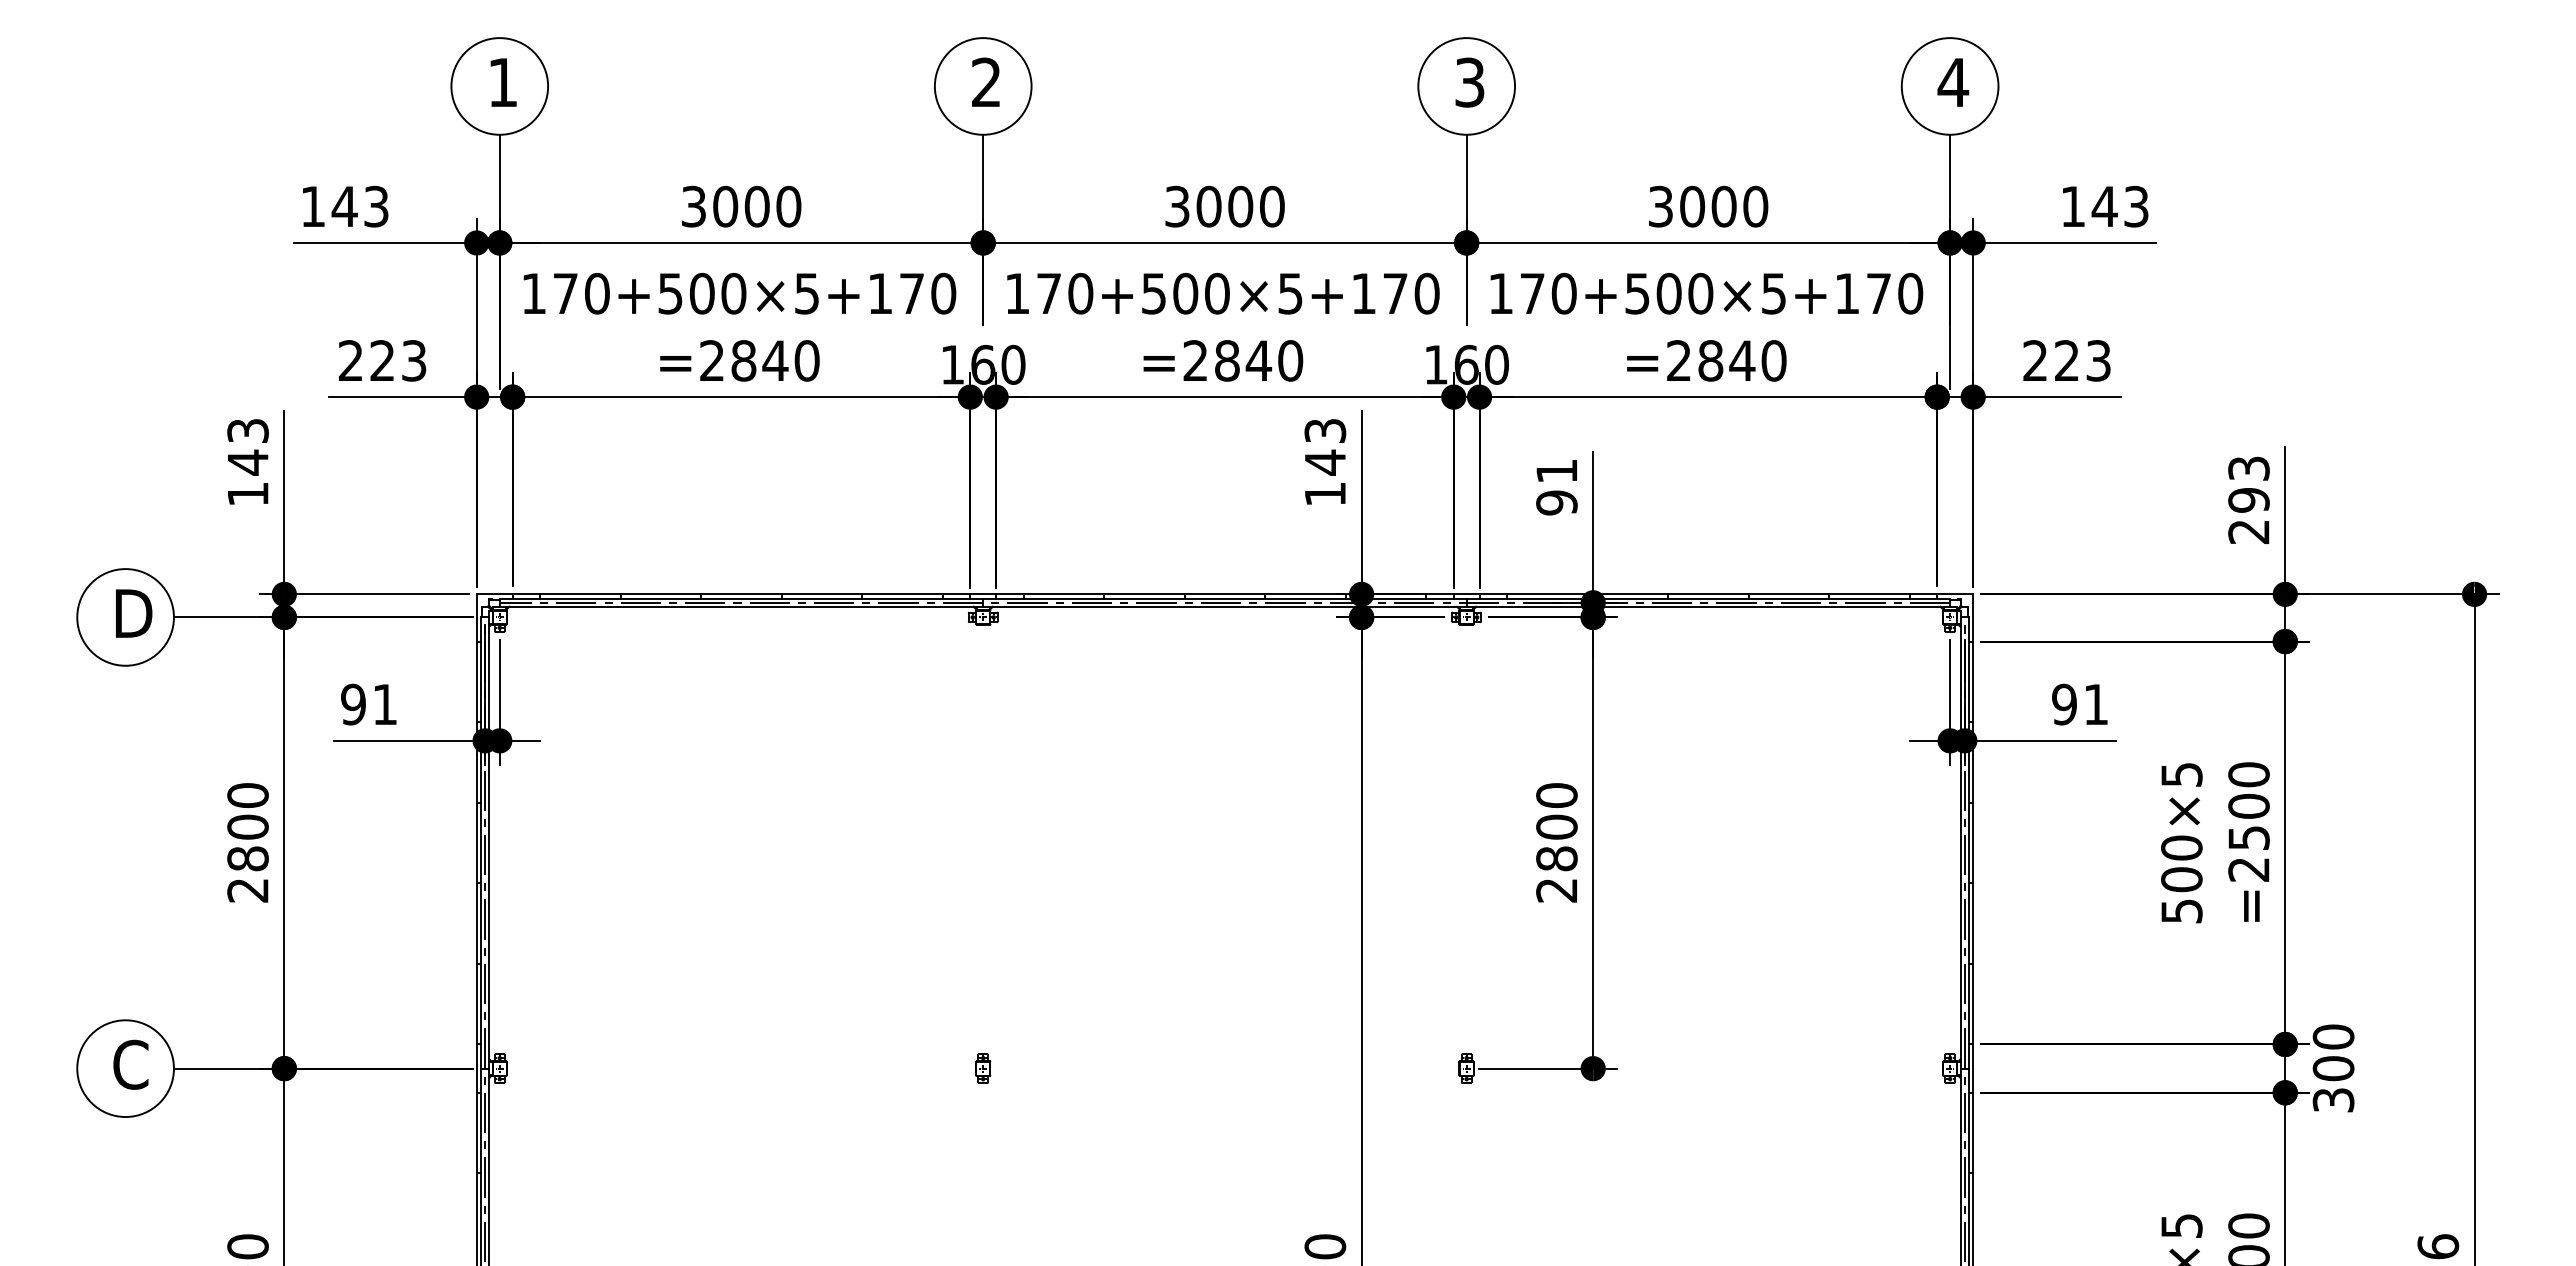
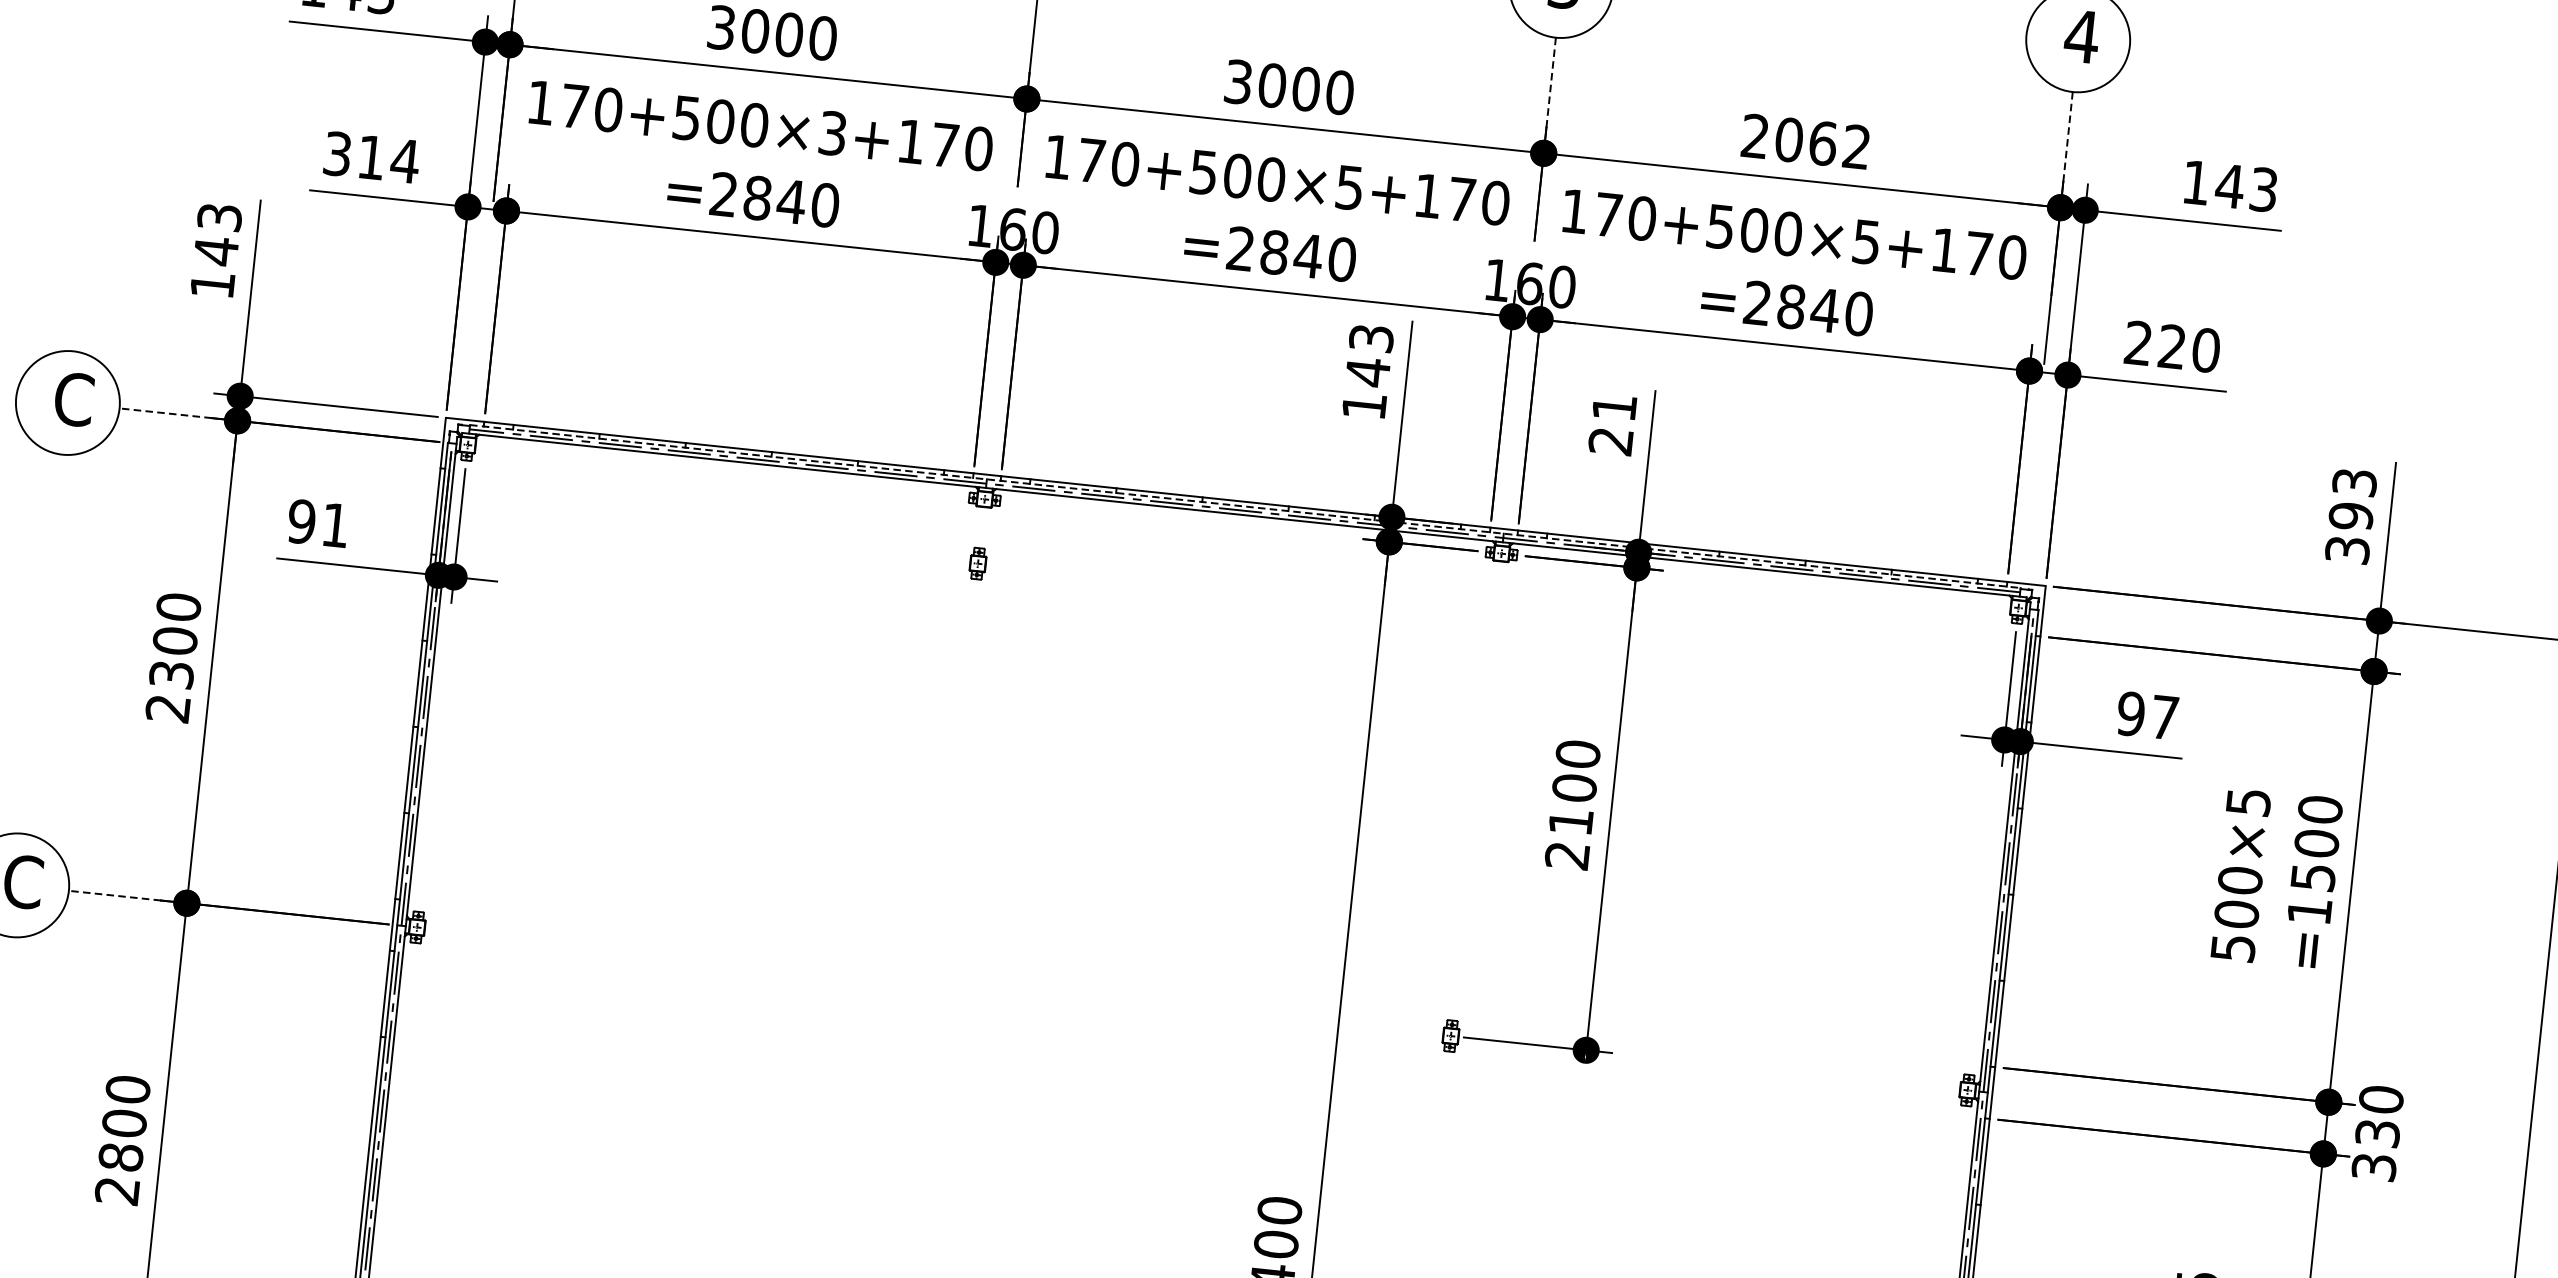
line: (1466, 176) -> (1551, 82), solid -> dashed
line: (1950, 176) -> (2068, 136), solid -> dashed
text: (1708, 206) -> (1806, 141), 3000 -> 2062
text: (806, 292) -> (832, 132), 170+500×5+170 -> 170+500×3+170
text: (383, 360) -> (372, 157), 223 -> 314
text: (2098, 360) -> (2206, 350), 223 -> 220
text: (1556, 502) -> (1610, 440), 91 -> 21
text: (2248, 532) -> (2347, 550), 293 -> 393
line: (1225, 598) -> (1245, 506), solid -> dashed
text: (132, 613) -> (75, 399), D -> C
line: (216, 617) -> (165, 413), solid -> dashed
text: (2095, 704) -> (2164, 717), 91 -> 97
text: (247, 858) -> (171, 674), 2800 -> 2300
text: (1556, 858) -> (1570, 821), 2800 -> 2100
text: (2248, 869) -> (2309, 911), =2500 -> =1500
line: (216, 1068) -> (114, 895), solid -> dashed
part: (983, 1068) -> (978, 563), moved
text: (2333, 1068) -> (2377, 1133), 300 -> 330

